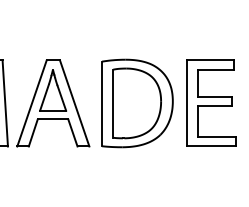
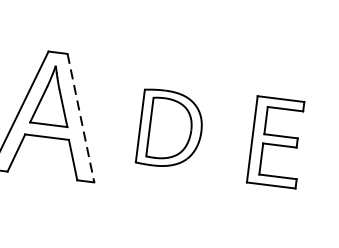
part: (211, 102) -> (276, 141), size x0.7
line: (74, 103) -> (80, 118), solid -> dashed
part: (137, 103) -> (170, 129), size x0.6

